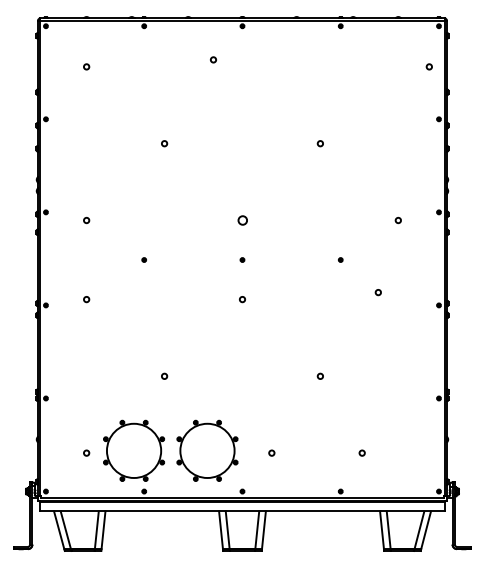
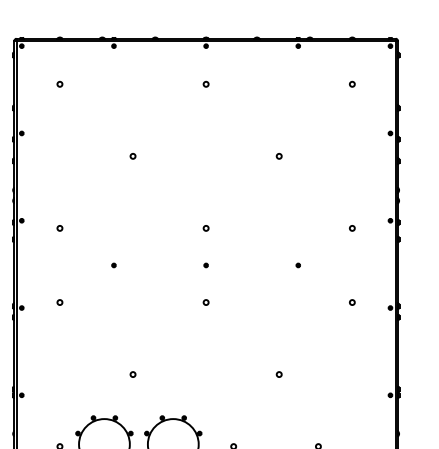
circle: (213, 59) -> (206, 83), moved
circle: (428, 66) -> (351, 83), moved
circle: (241, 220) -> (205, 228), size x0.62
circle: (377, 292) -> (351, 302), moved

